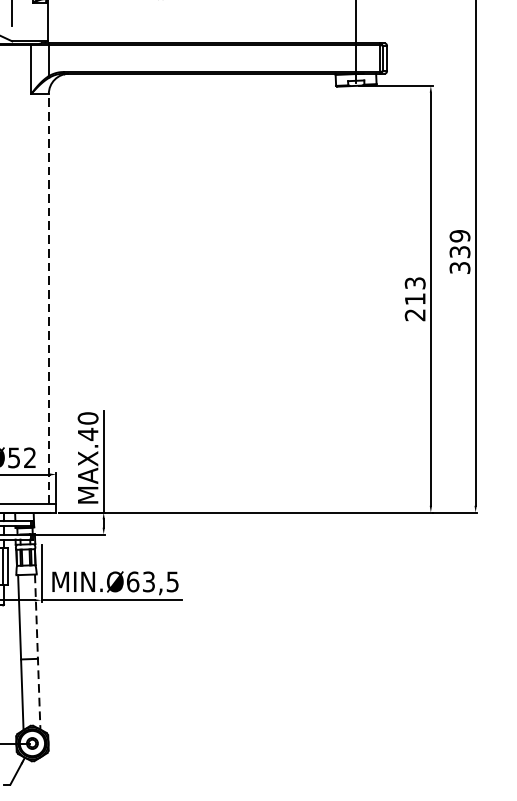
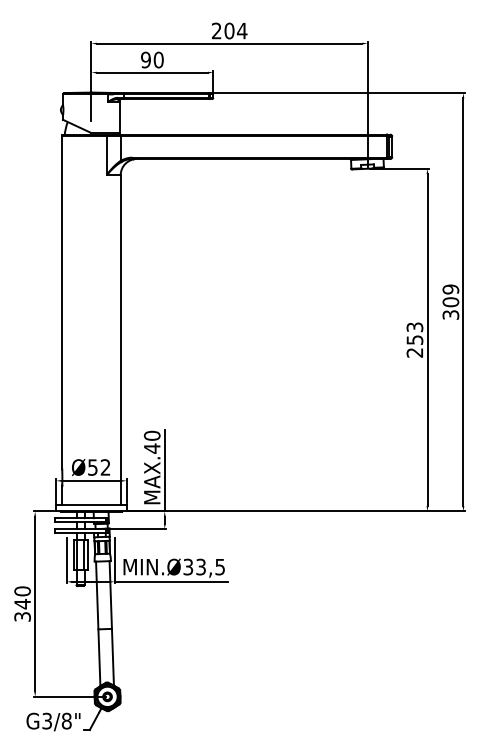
text: (459, 252) -> (450, 302), 339 -> 309
line: (48, 298) -> (120, 339), dashed -> solid
text: (414, 298) -> (414, 339), 213 -> 253
text: (133, 581) -> (188, 566), MIN.Ø63,5 -> MIN.Ø33,5
line: (37, 652) -> (111, 623), dashed -> solid

